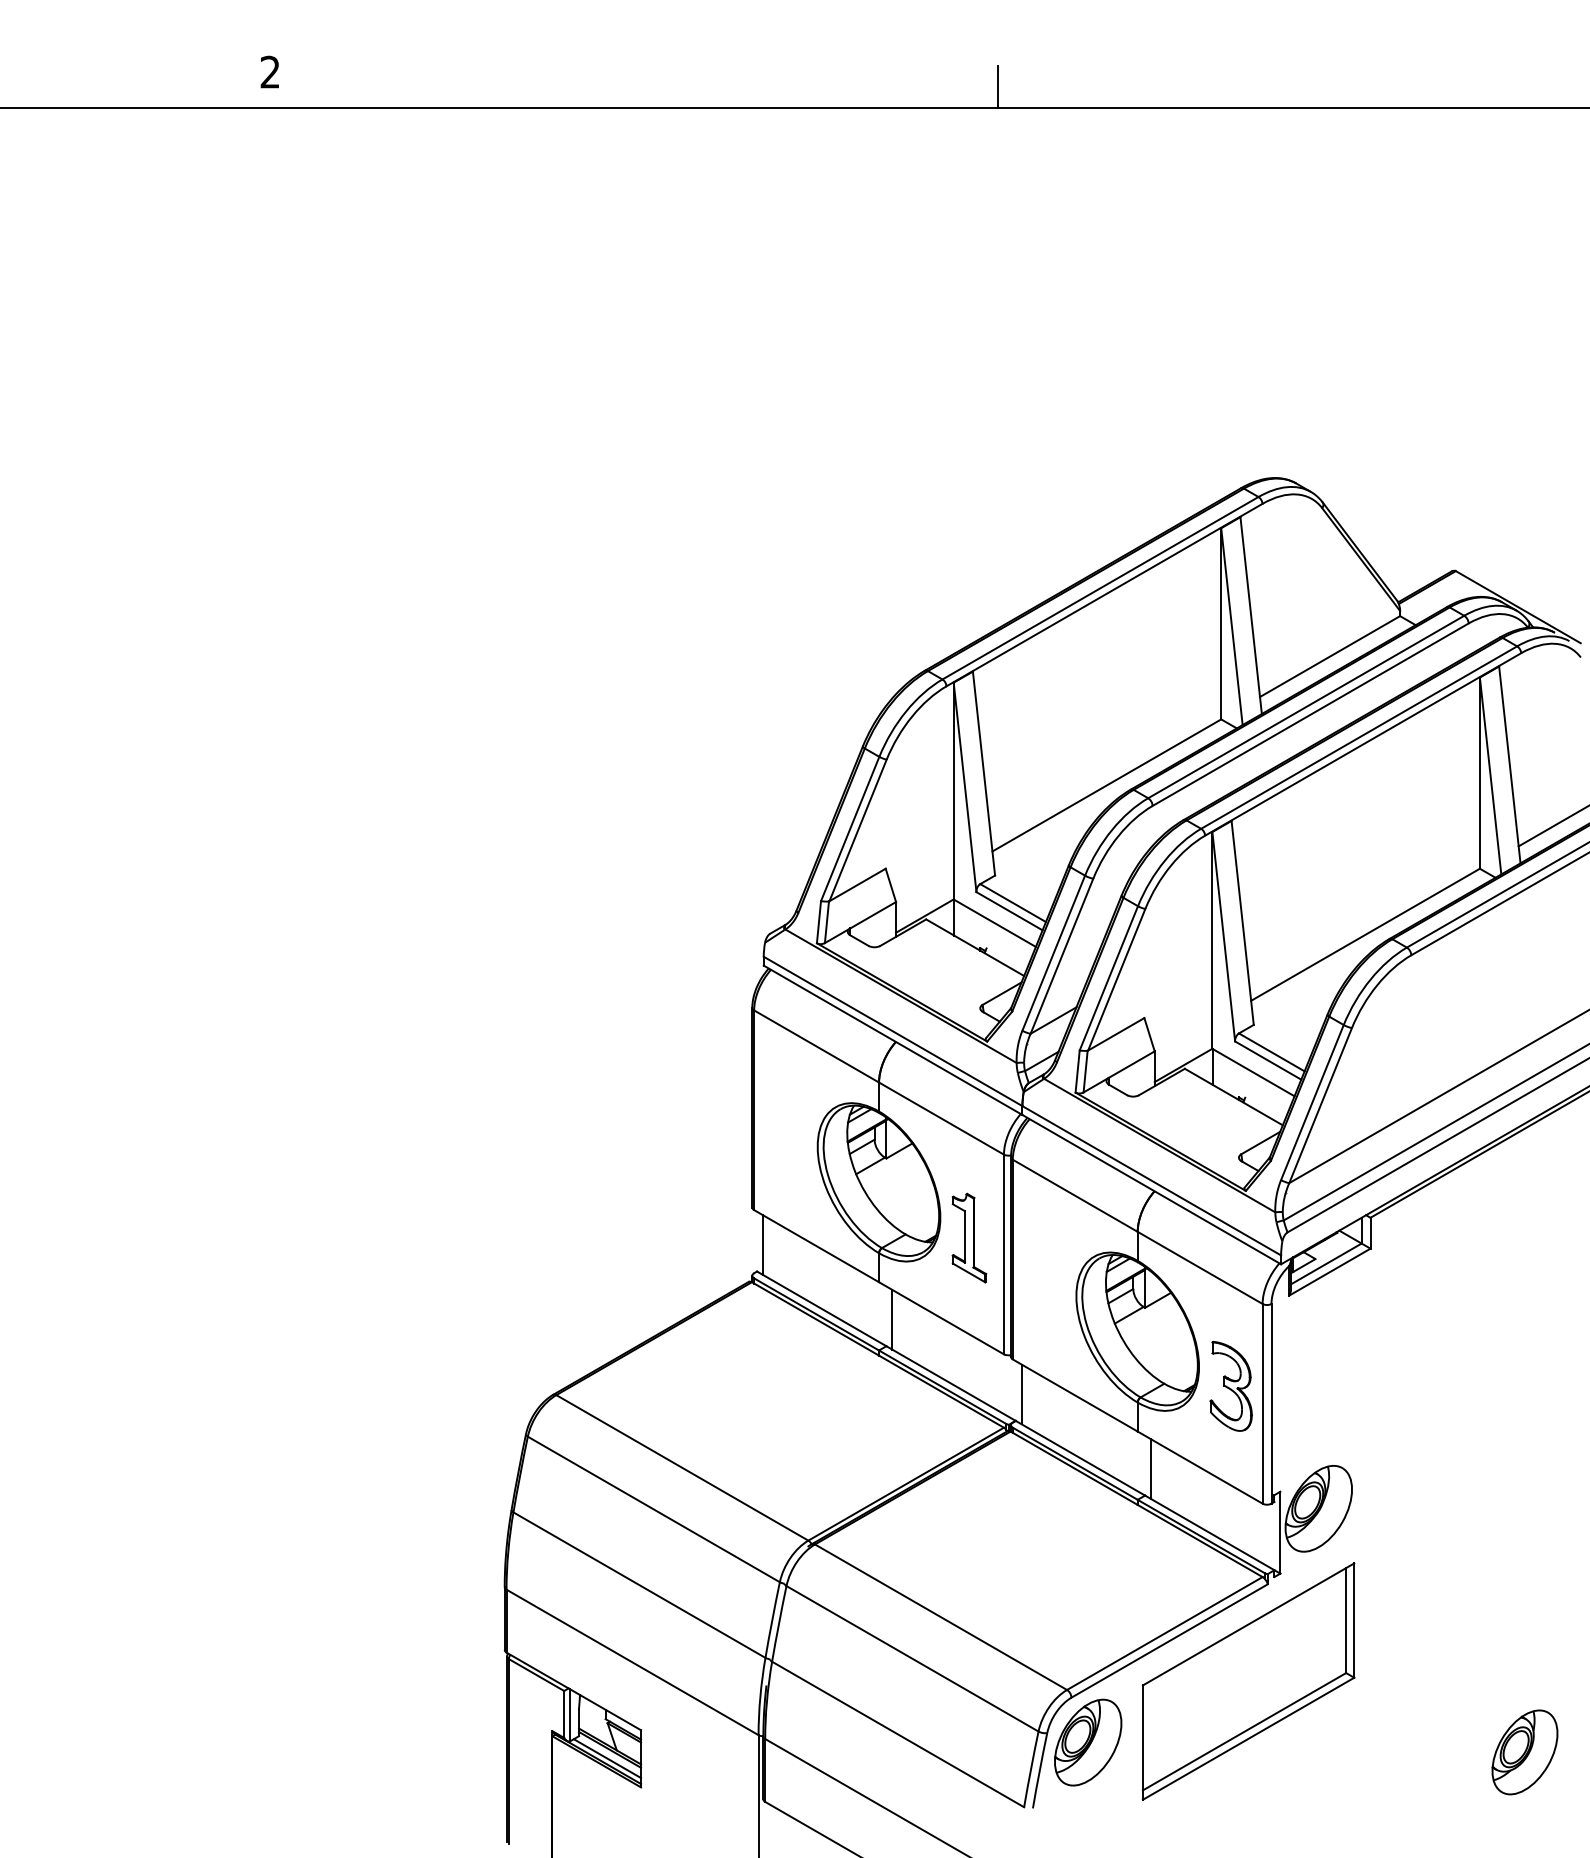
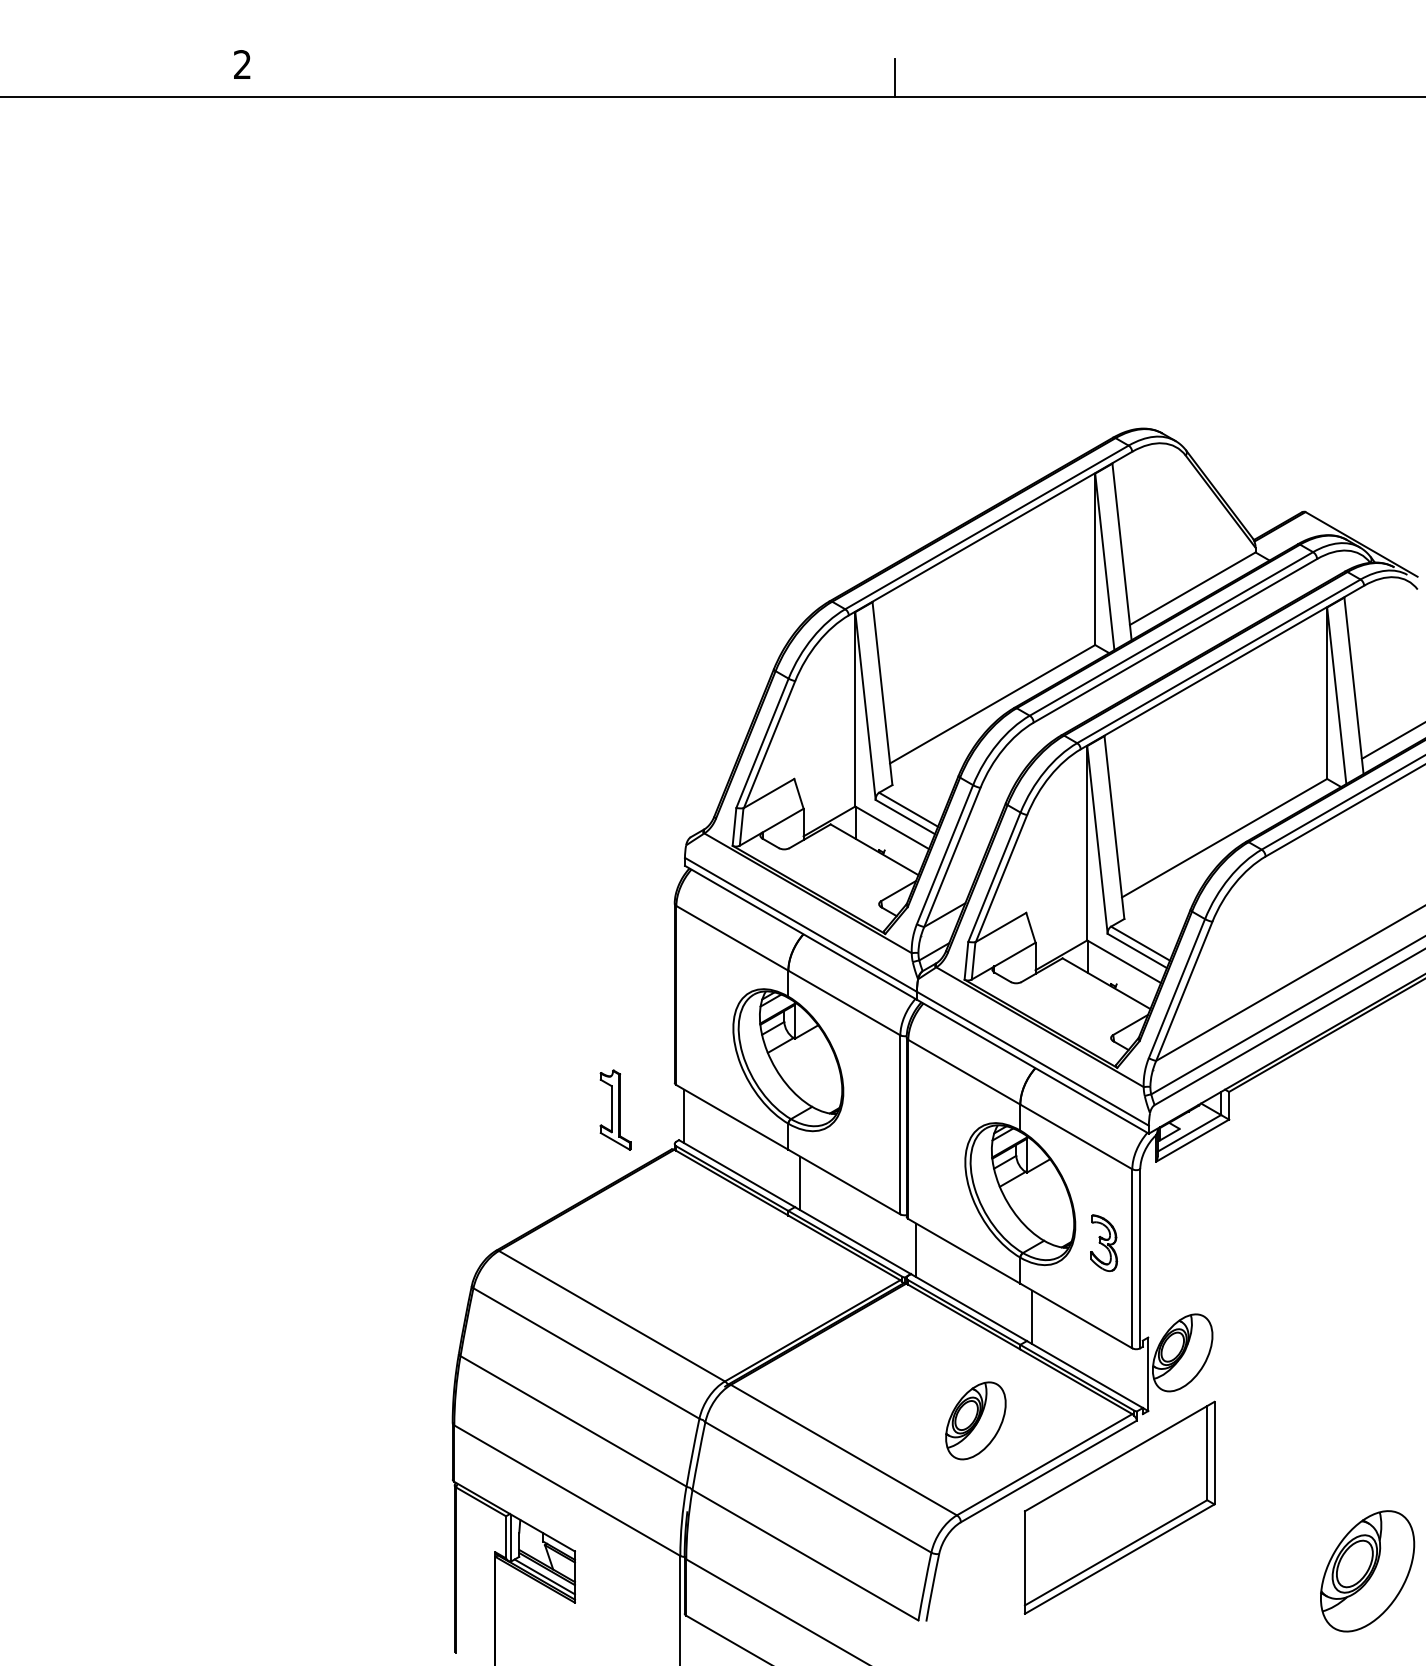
part: (969, 1237) -> (615, 1109), moved
part: (1230, 1386) -> (1103, 1243), size x0.7
part: (1088, 1742) -> (976, 1420), moved
part: (1524, 1752) -> (1367, 1571), size x1.6

